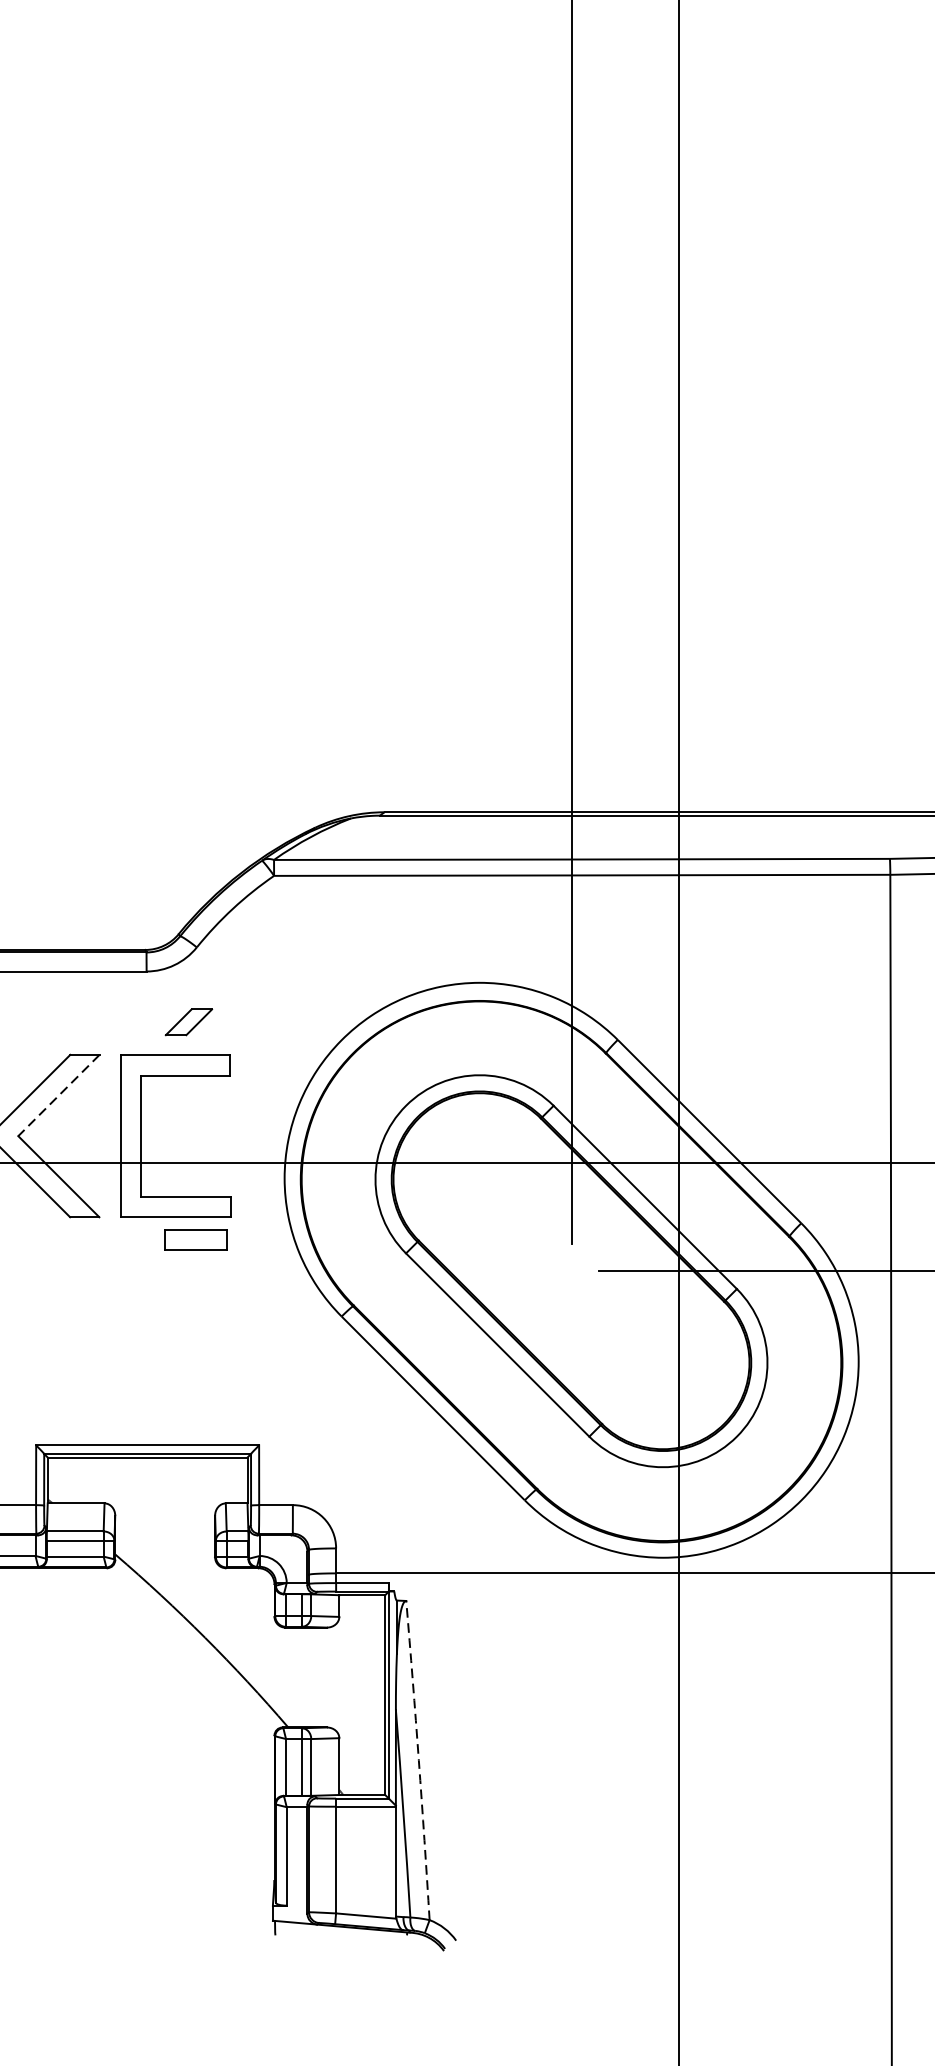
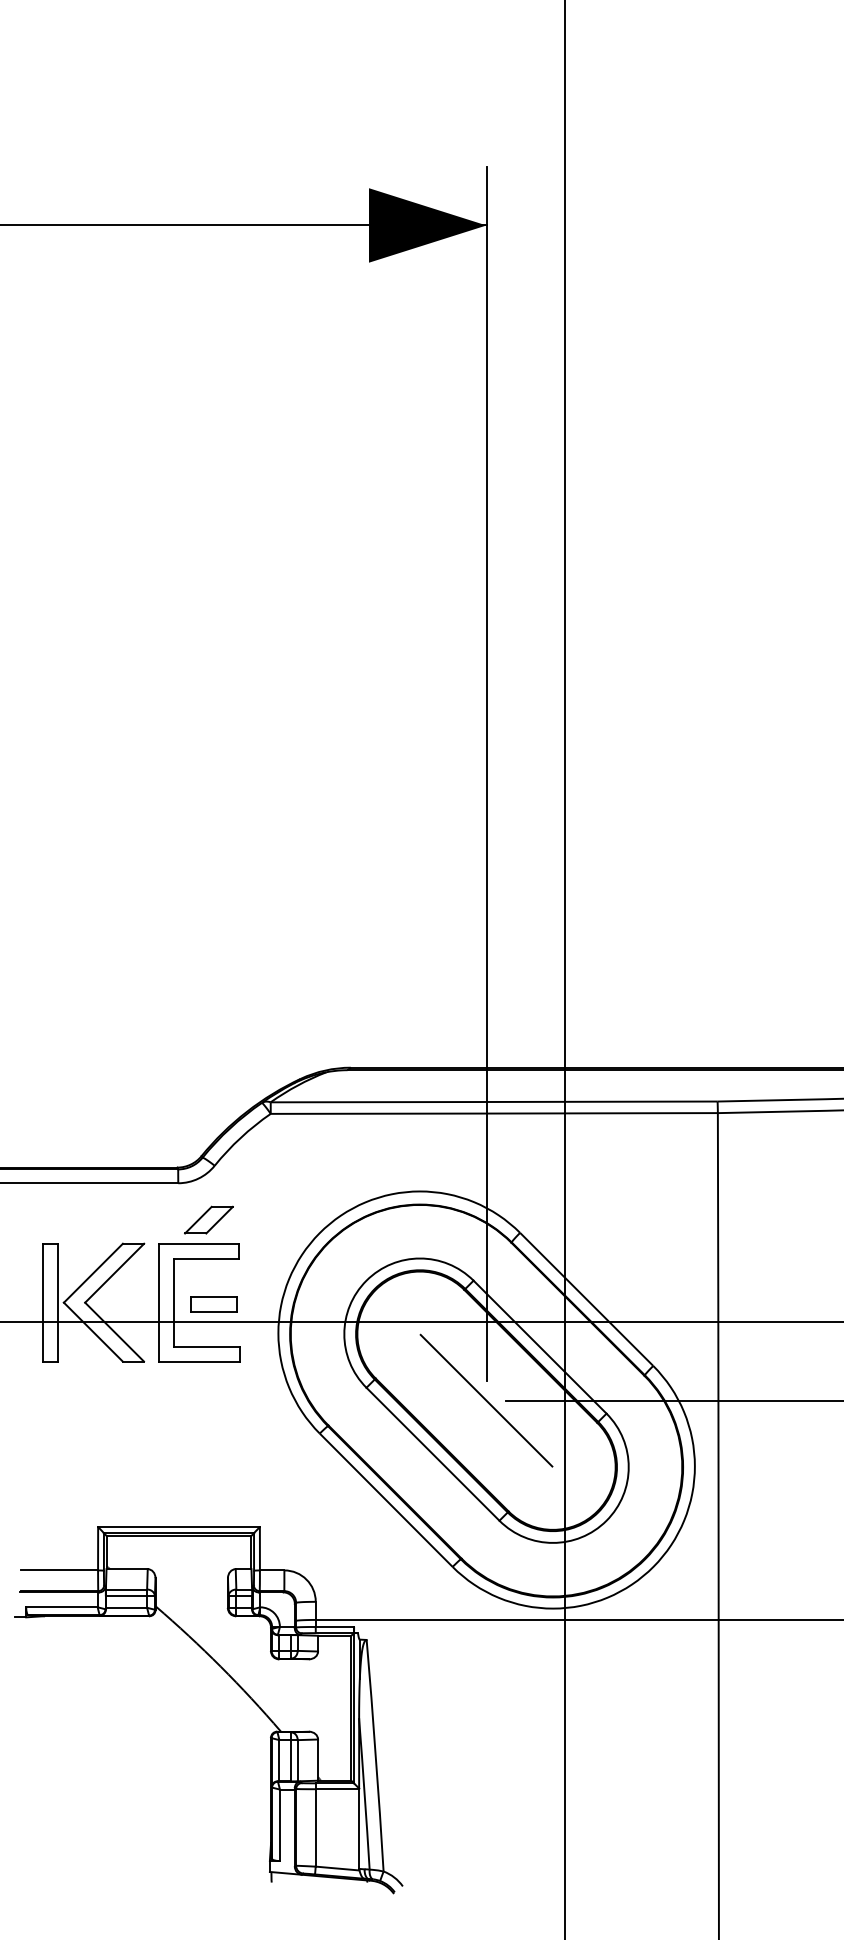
part: (188, 1021) -> (208, 1219), size x1.43
line: (58, 1095) -> (114, 1273), dashed -> solid
part: (195, 1240) -> (213, 1304), moved
line: (571, 1270) -> (486, 1400), added
arc: (418, 1760) -> (375, 1755), dashed -> solid

